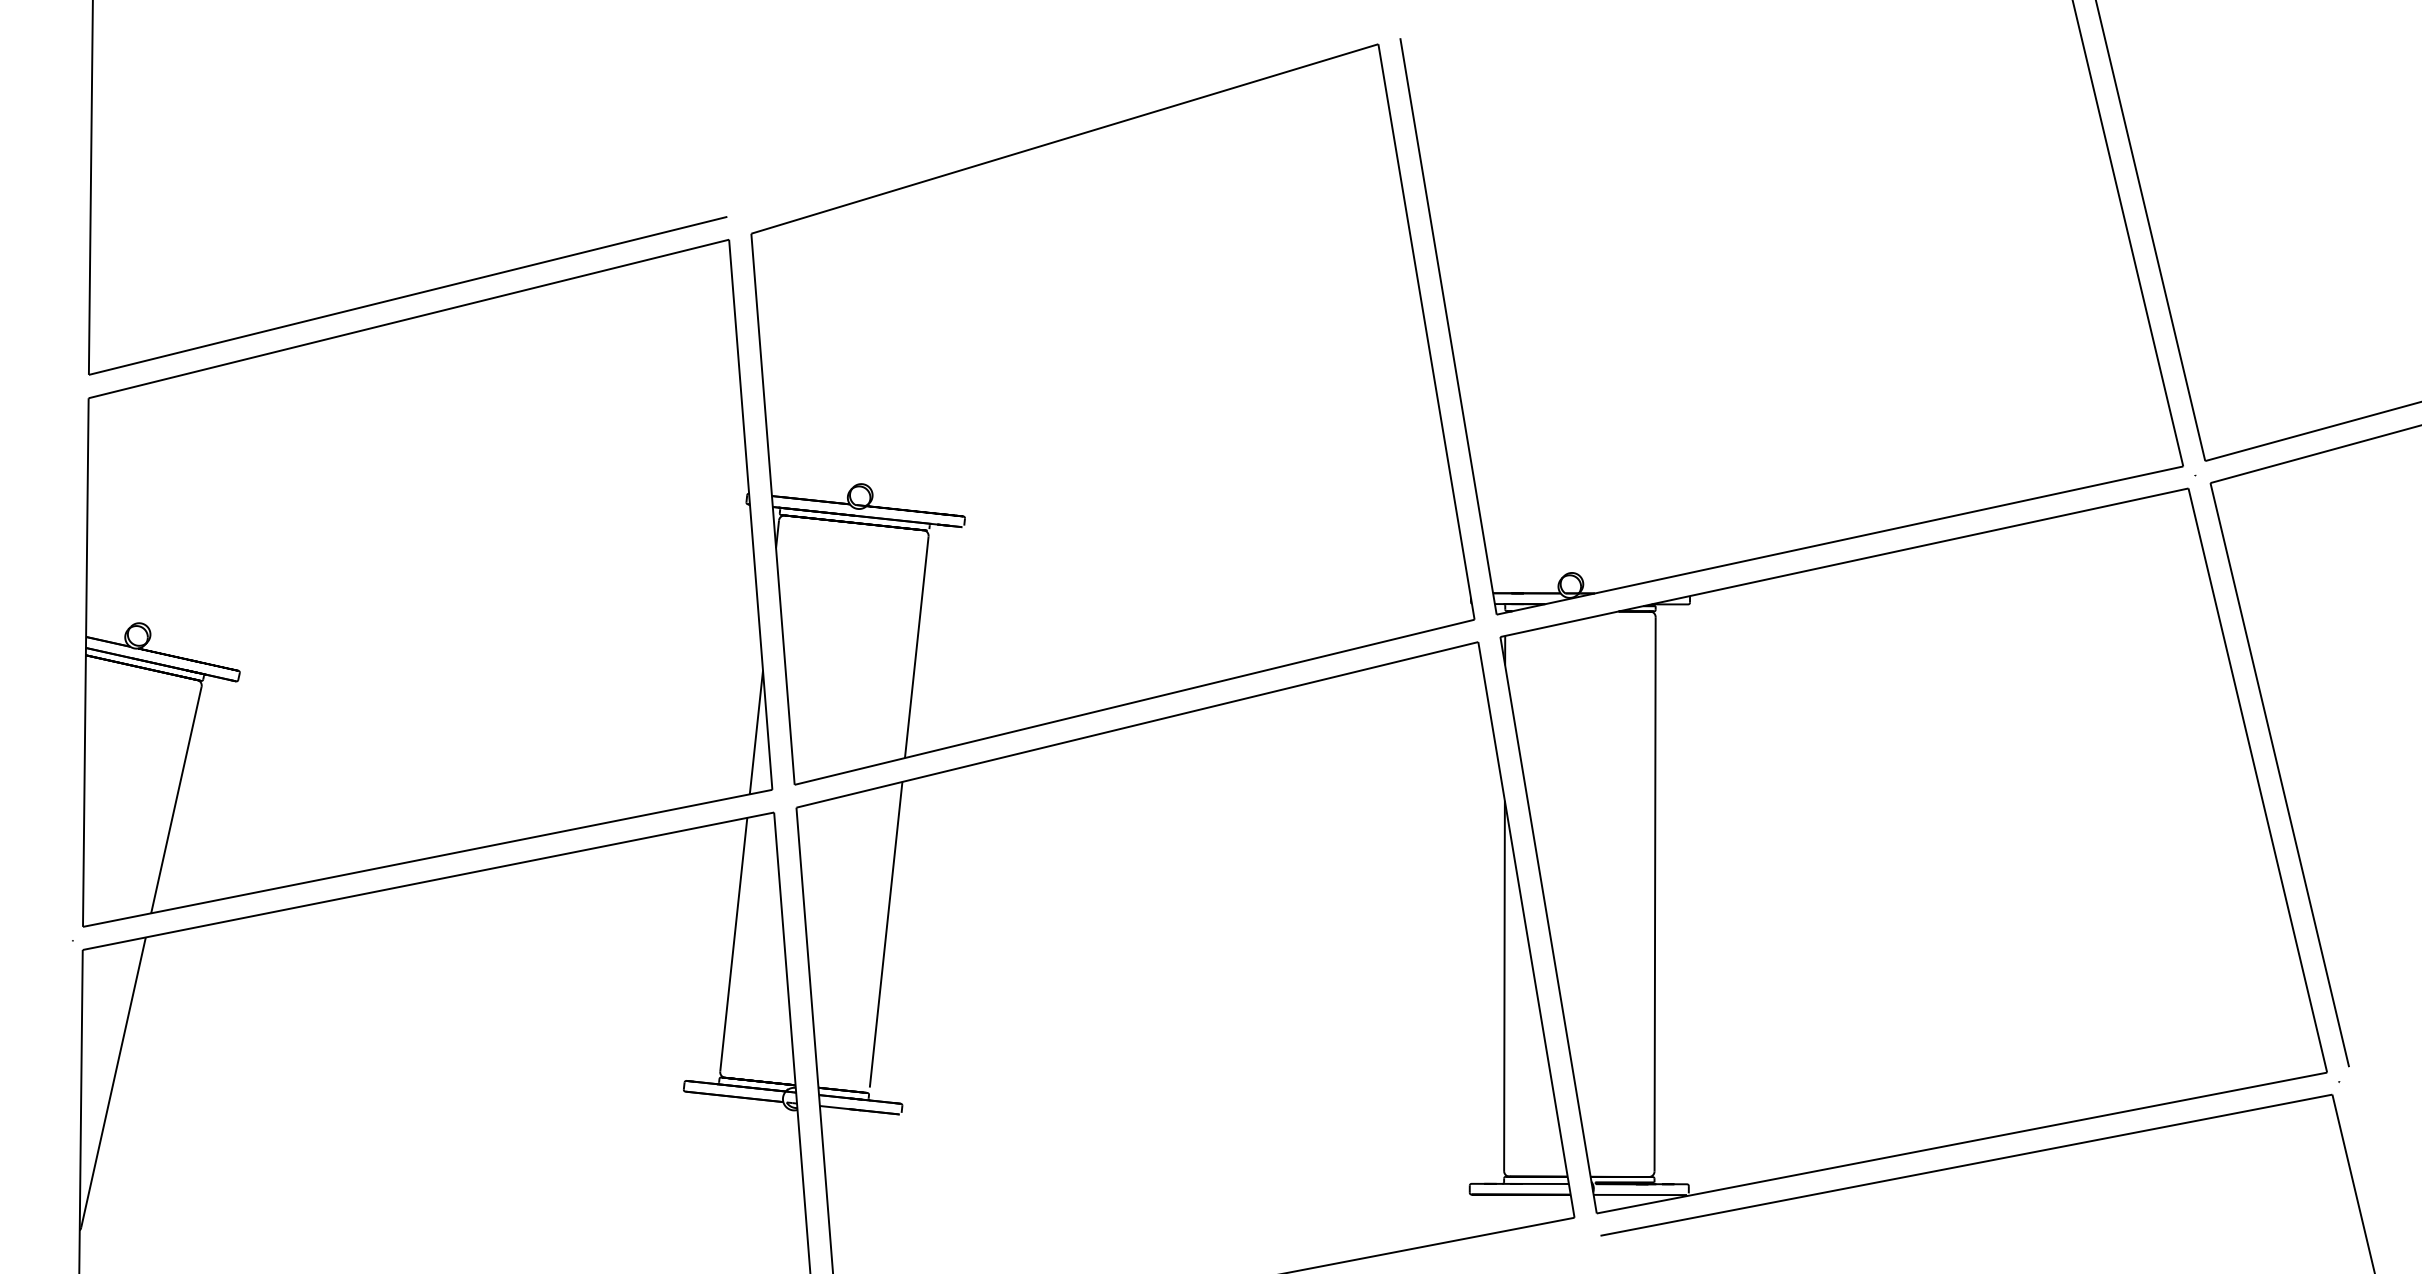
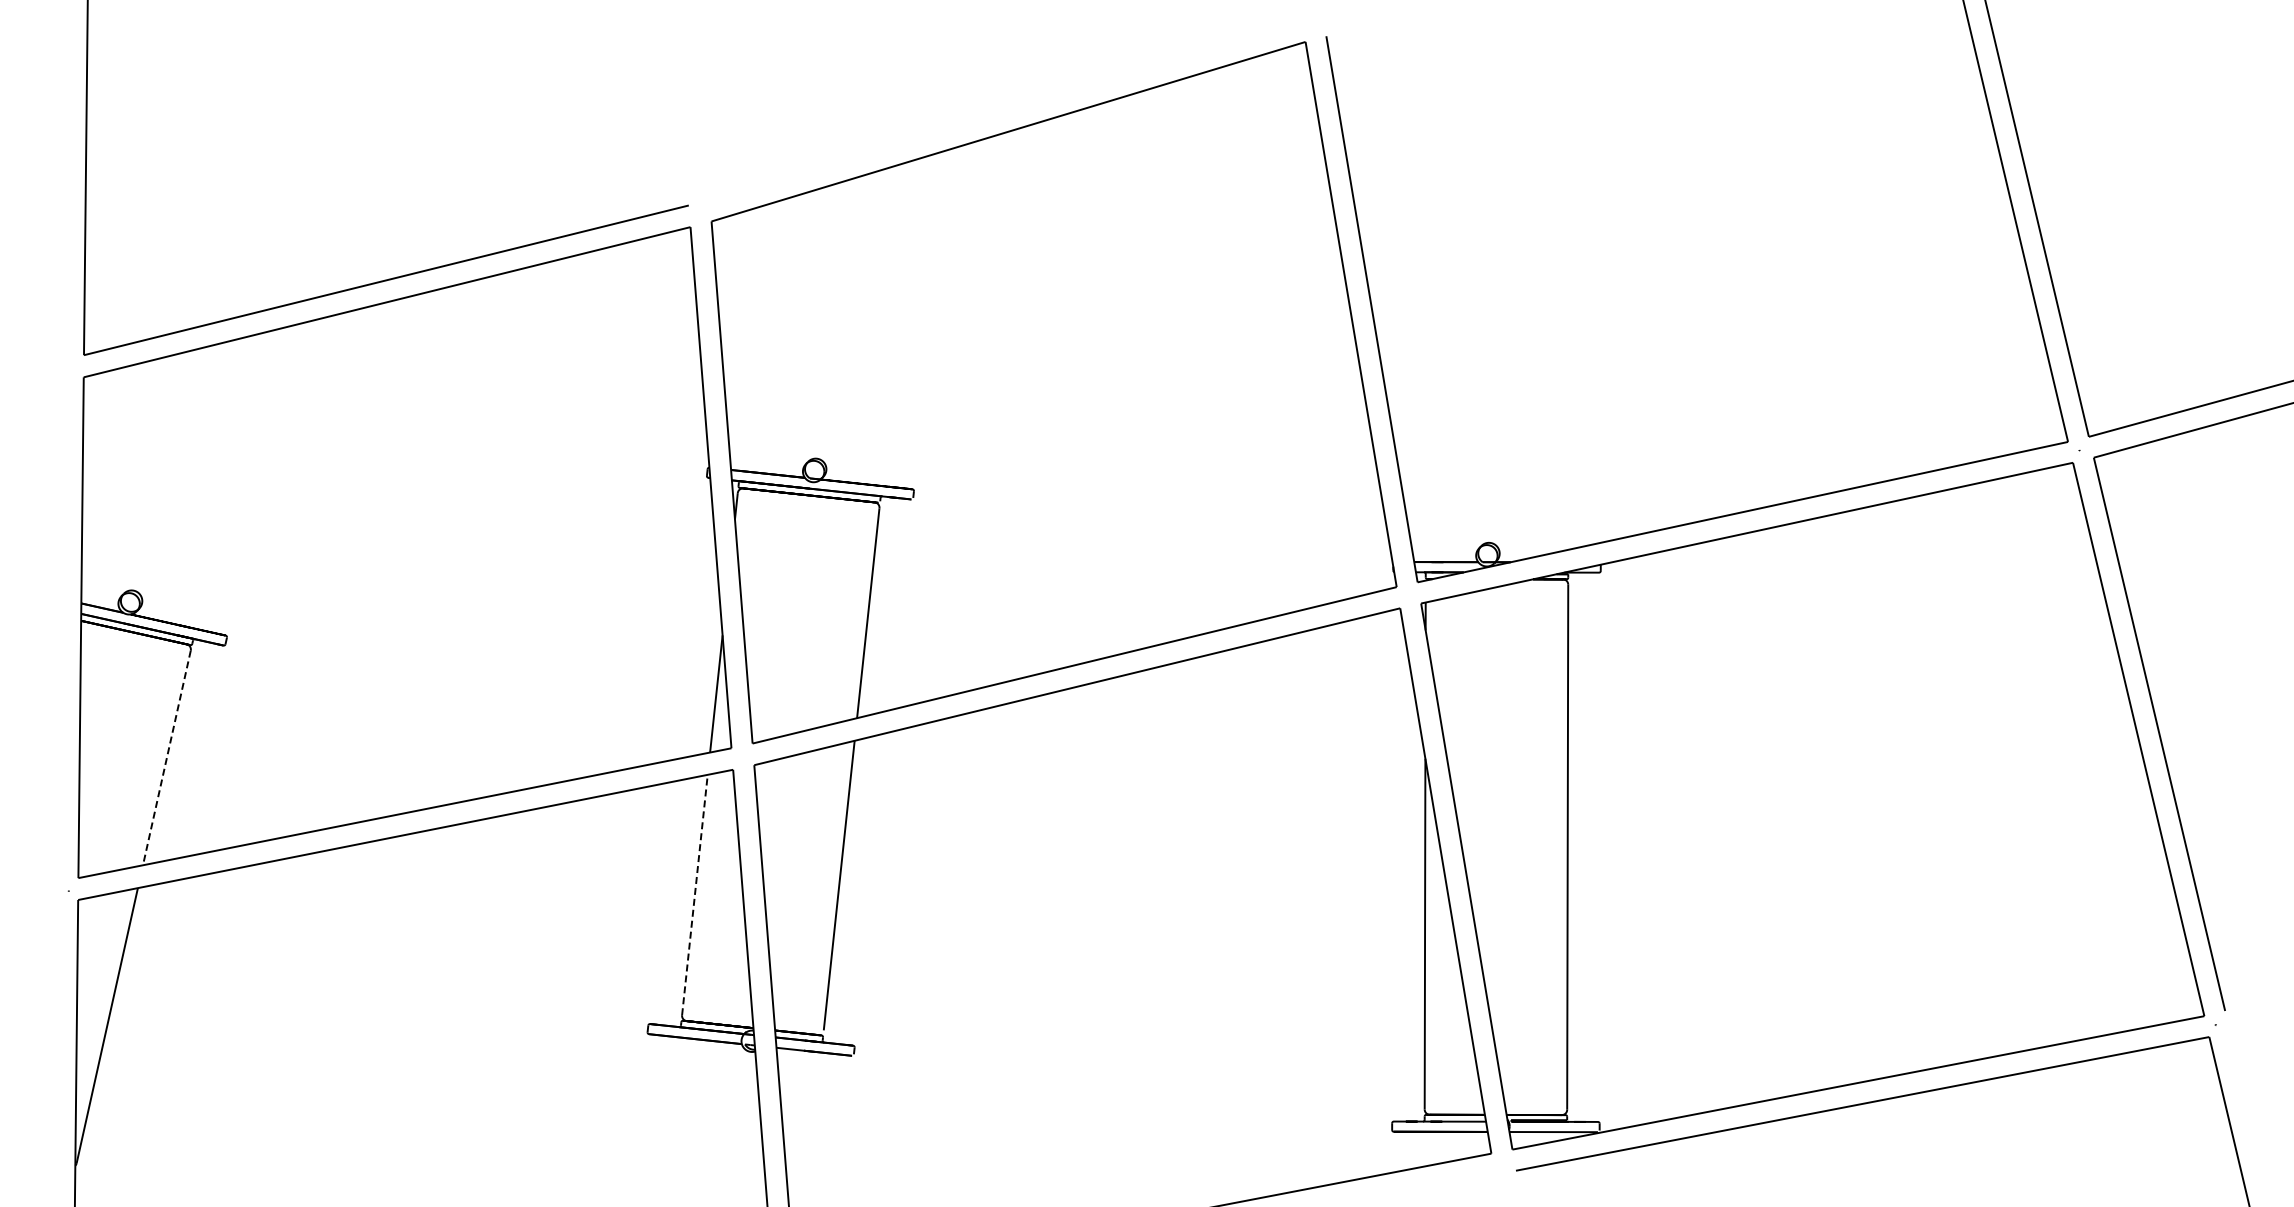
line: (175, 800) -> (166, 758), solid -> dashed
line: (733, 945) -> (694, 895), solid -> dashed

